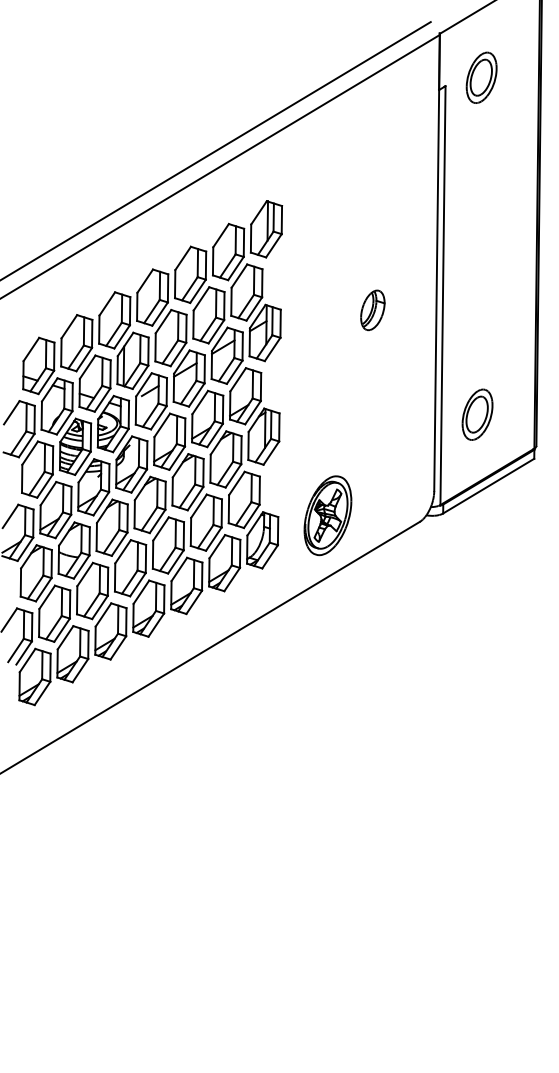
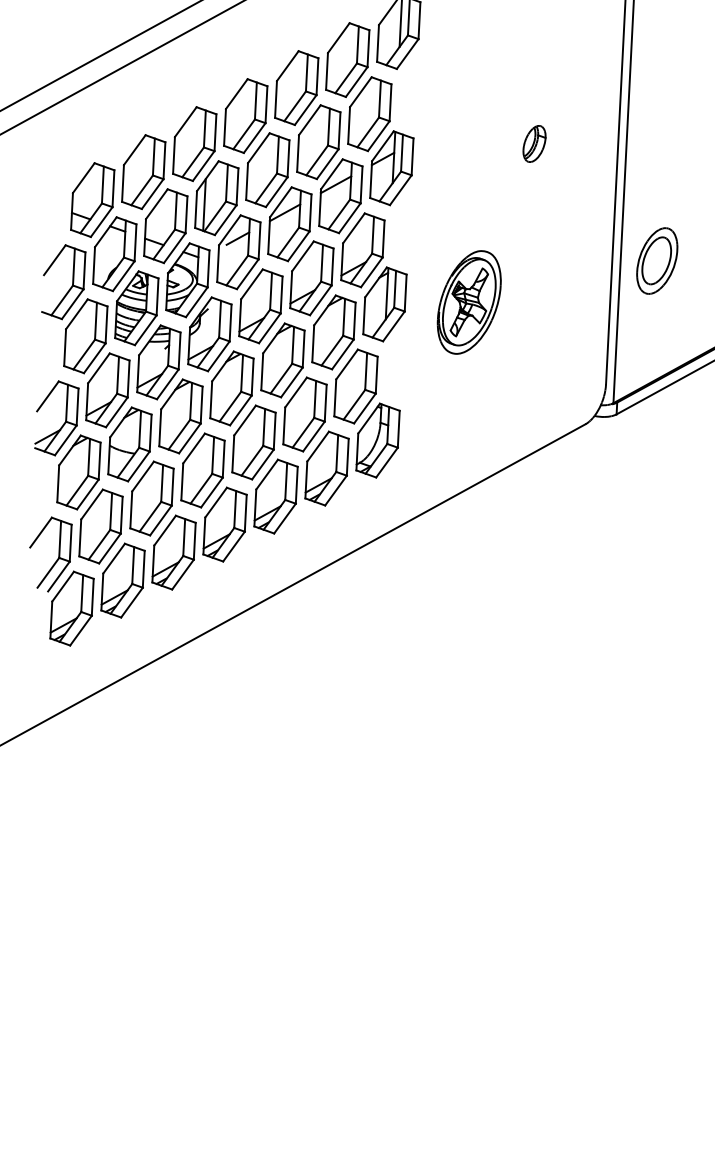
part: (372, 310) -> (534, 144), size x0.7
part: (477, 414) -> (657, 260), moved
part: (327, 515) -> (468, 302), moved

